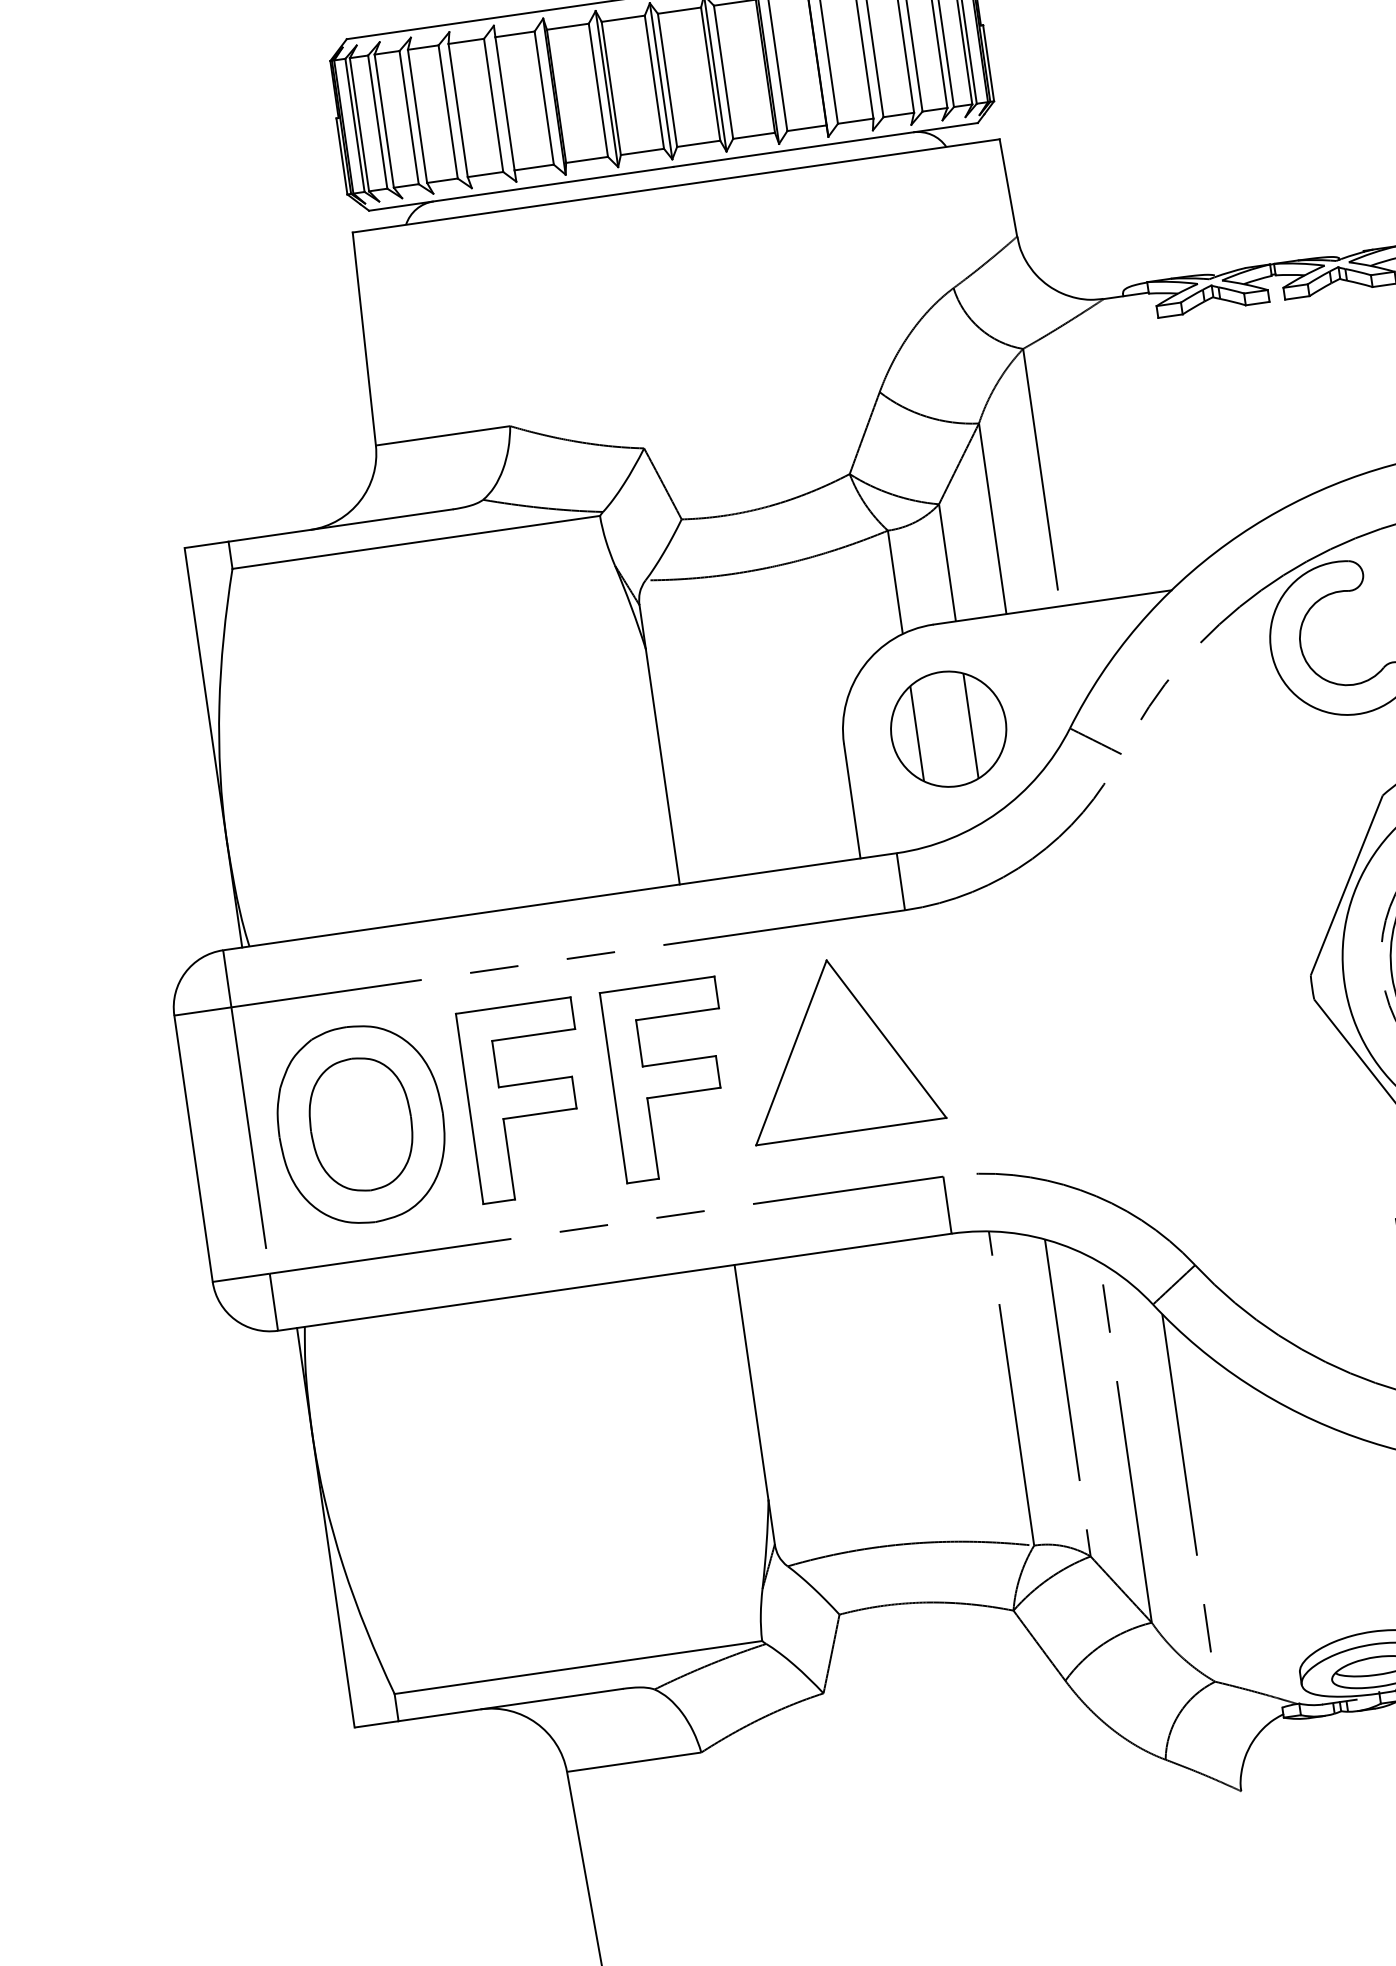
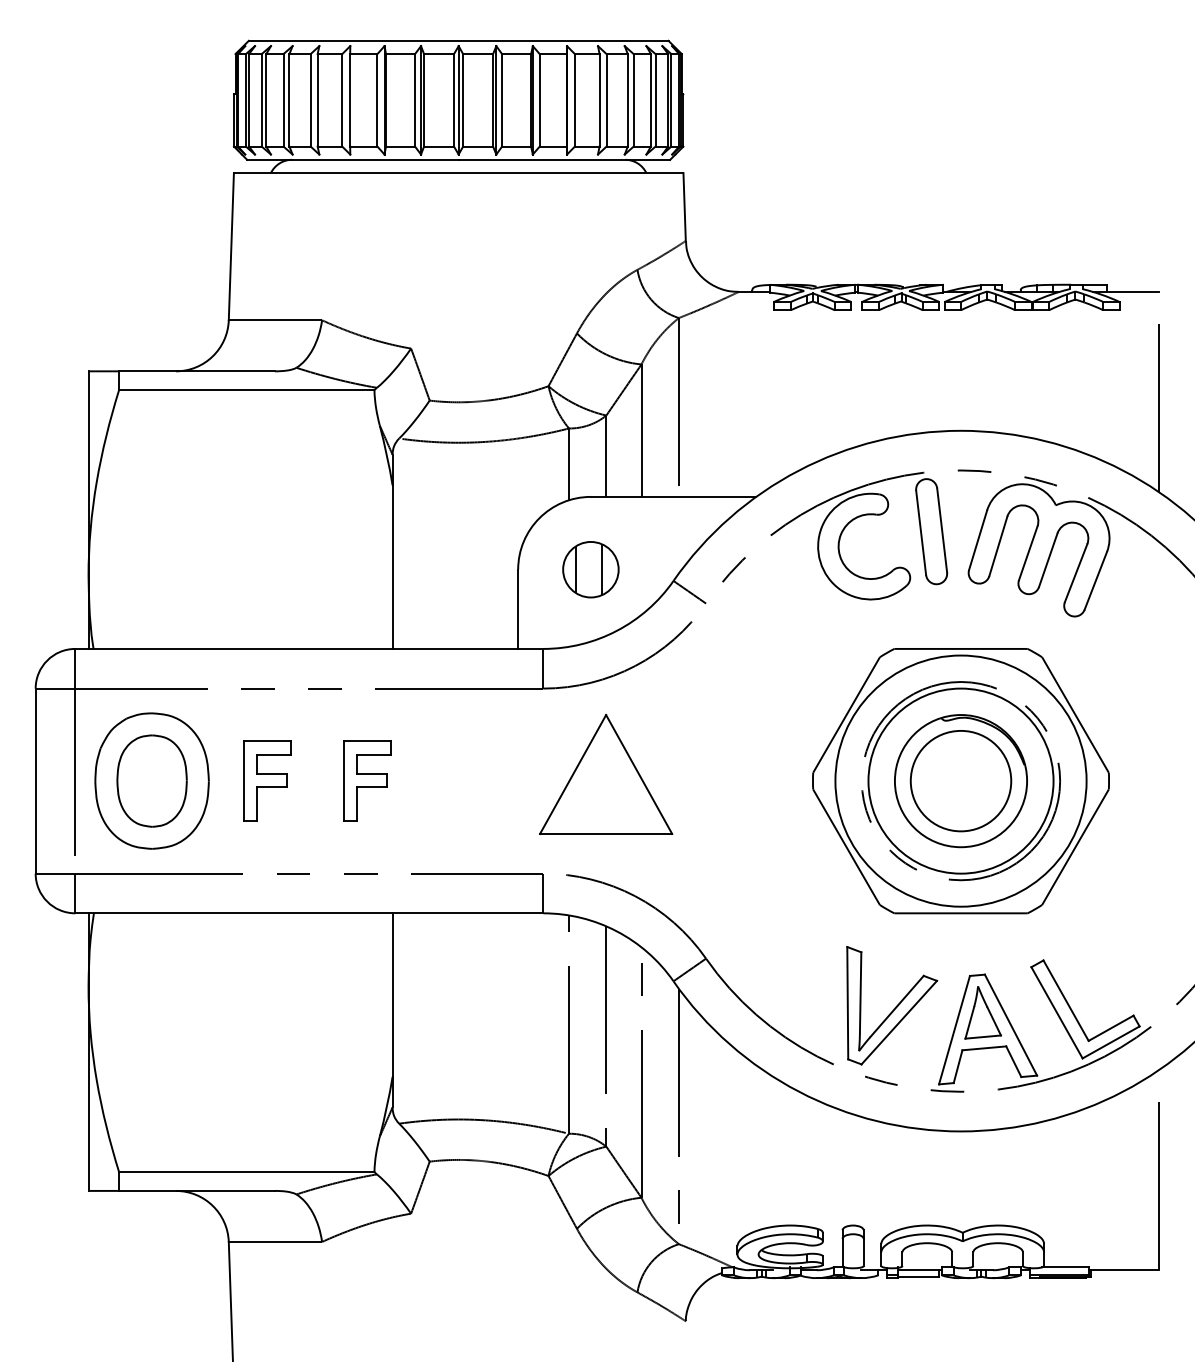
part: (948, 729) -> (590, 569), size x0.7
part: (839, 1045) -> (606, 774), moved
part: (670, 1079) -> (367, 780), size x0.6
part: (527, 1099) -> (267, 780), size x0.6

